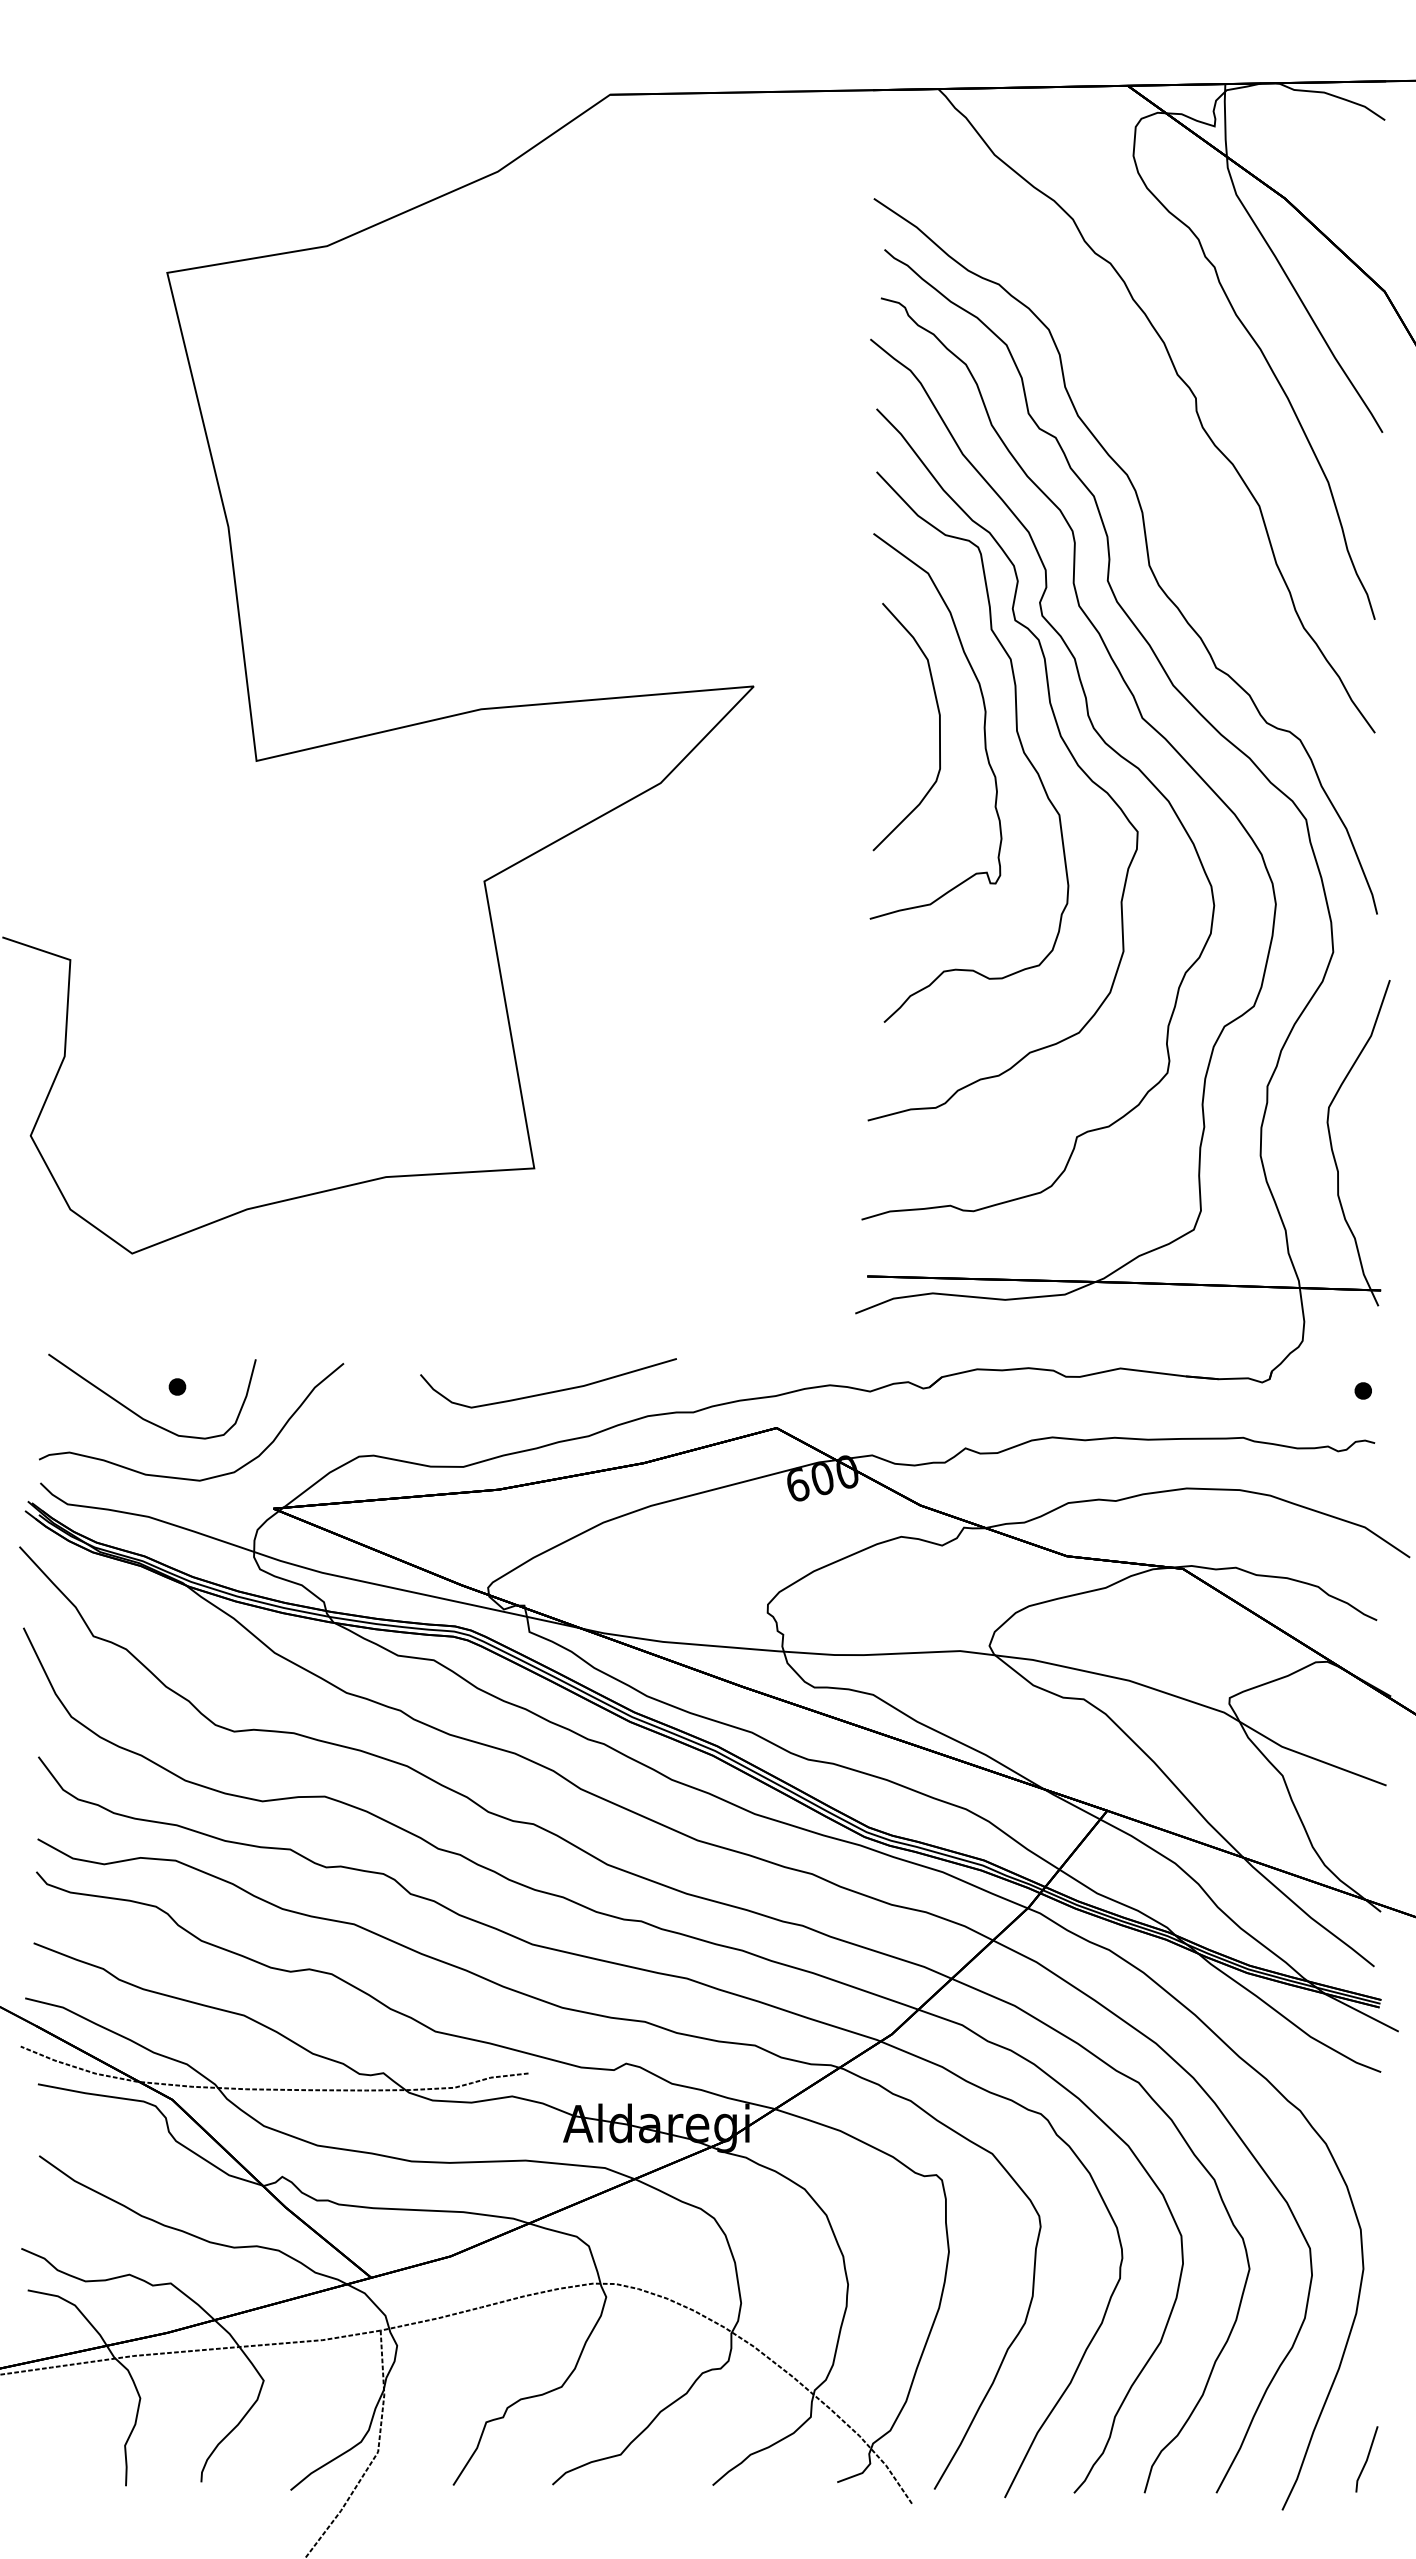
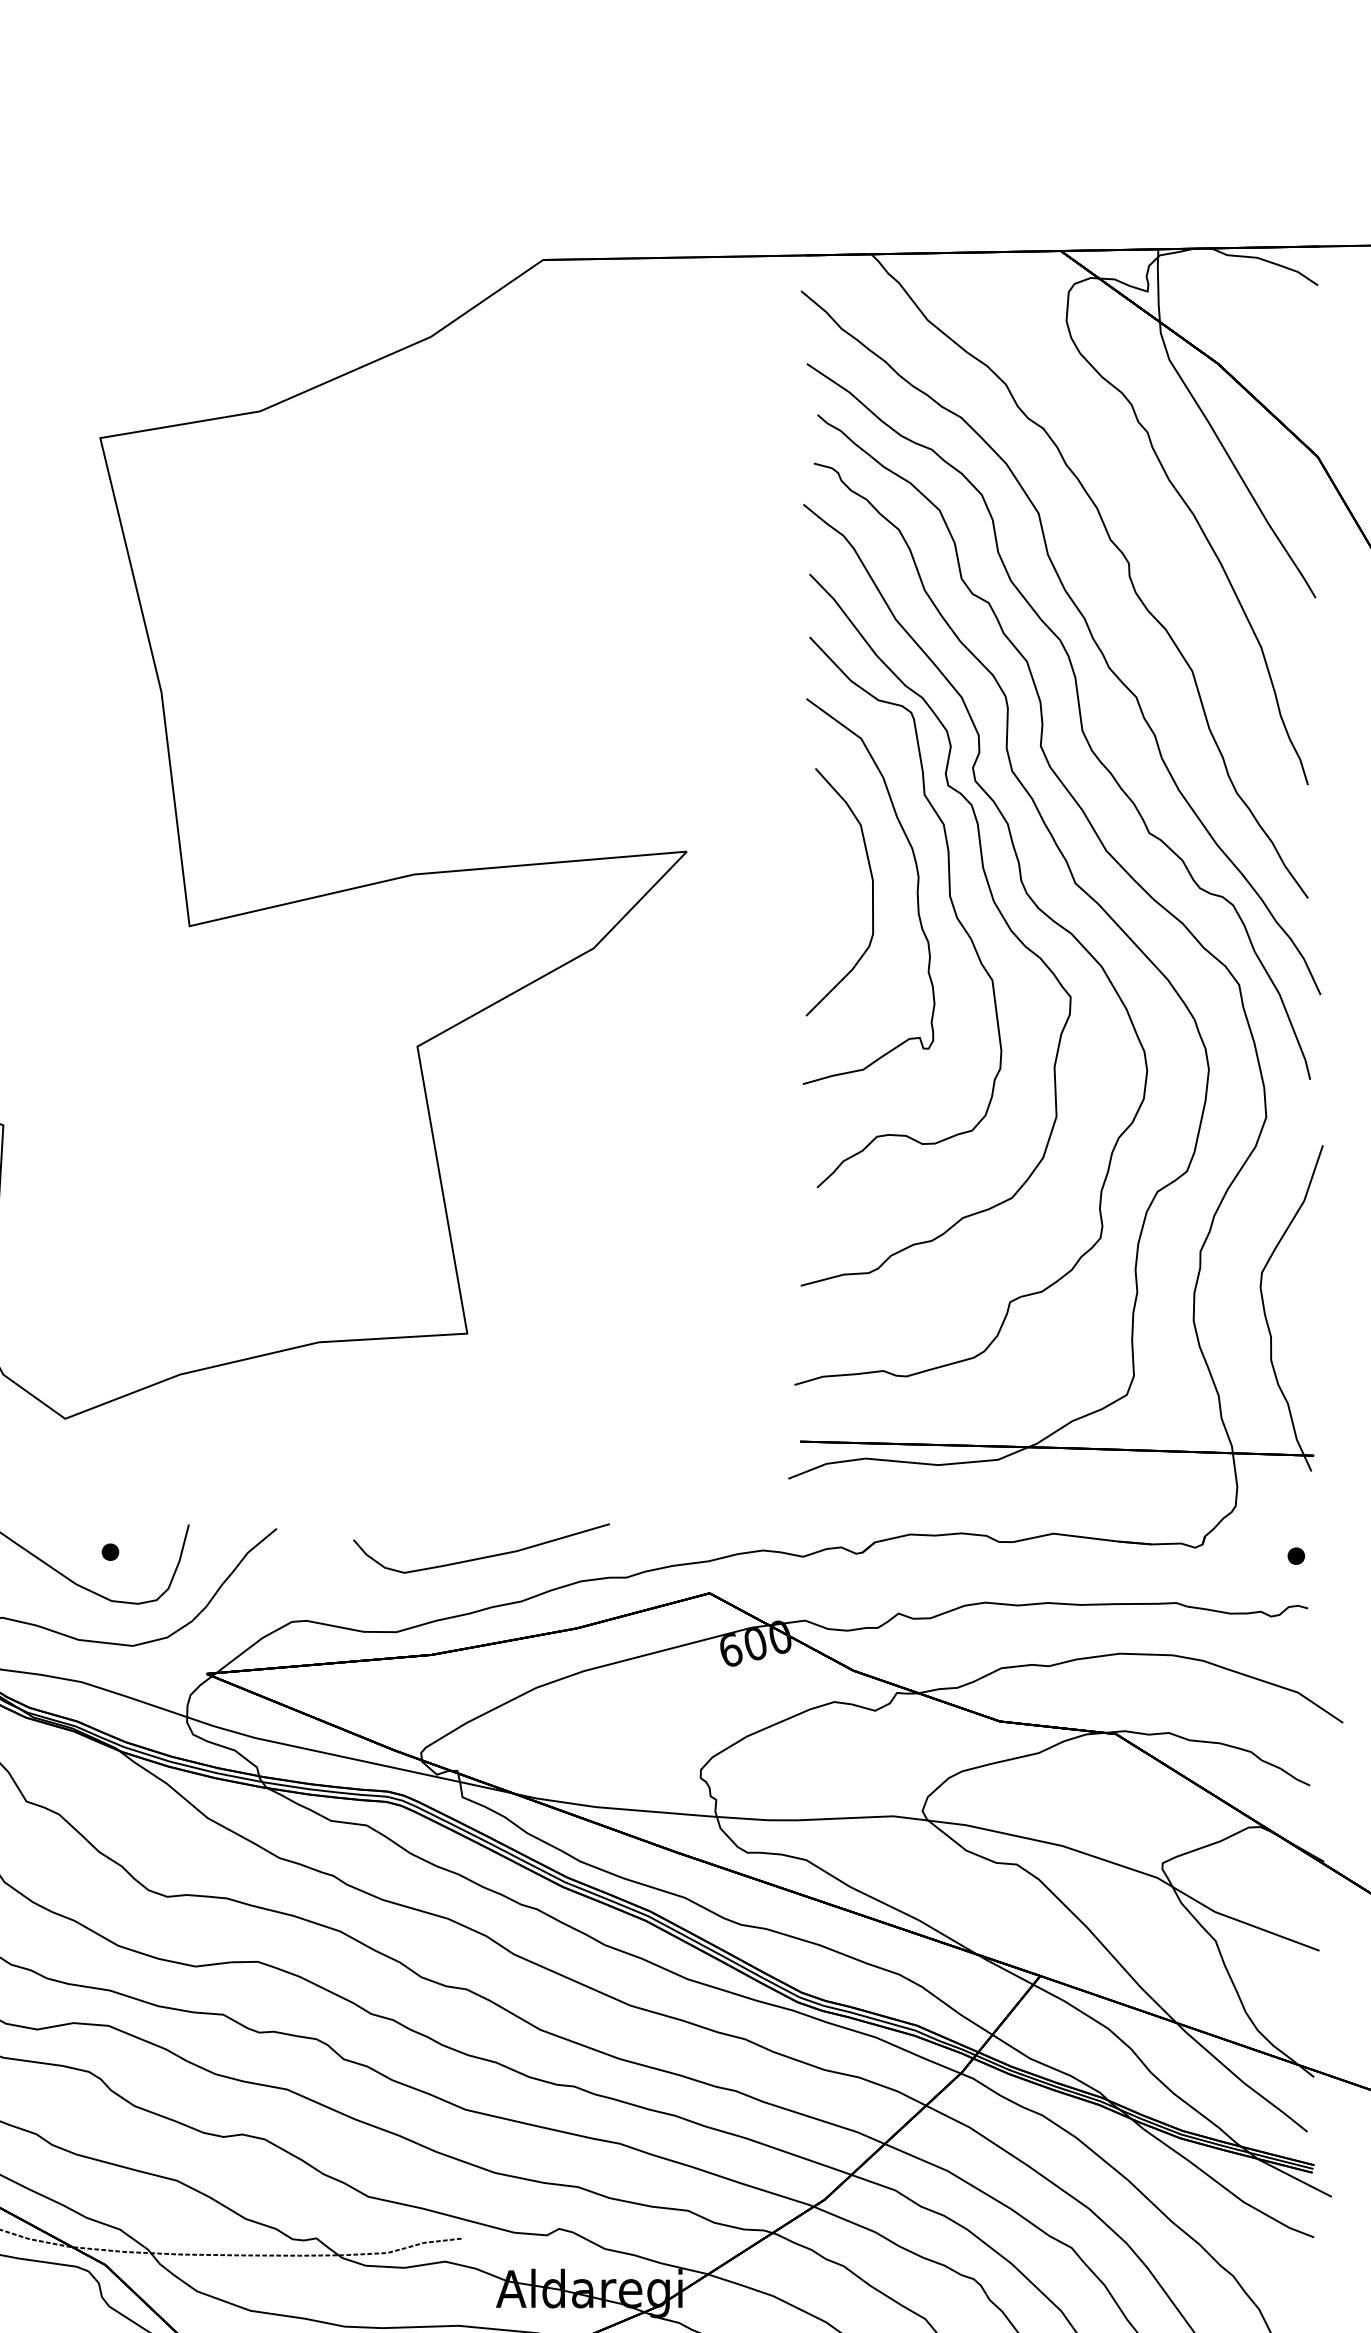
part: (1154, 463) -> (1087, 628), added

